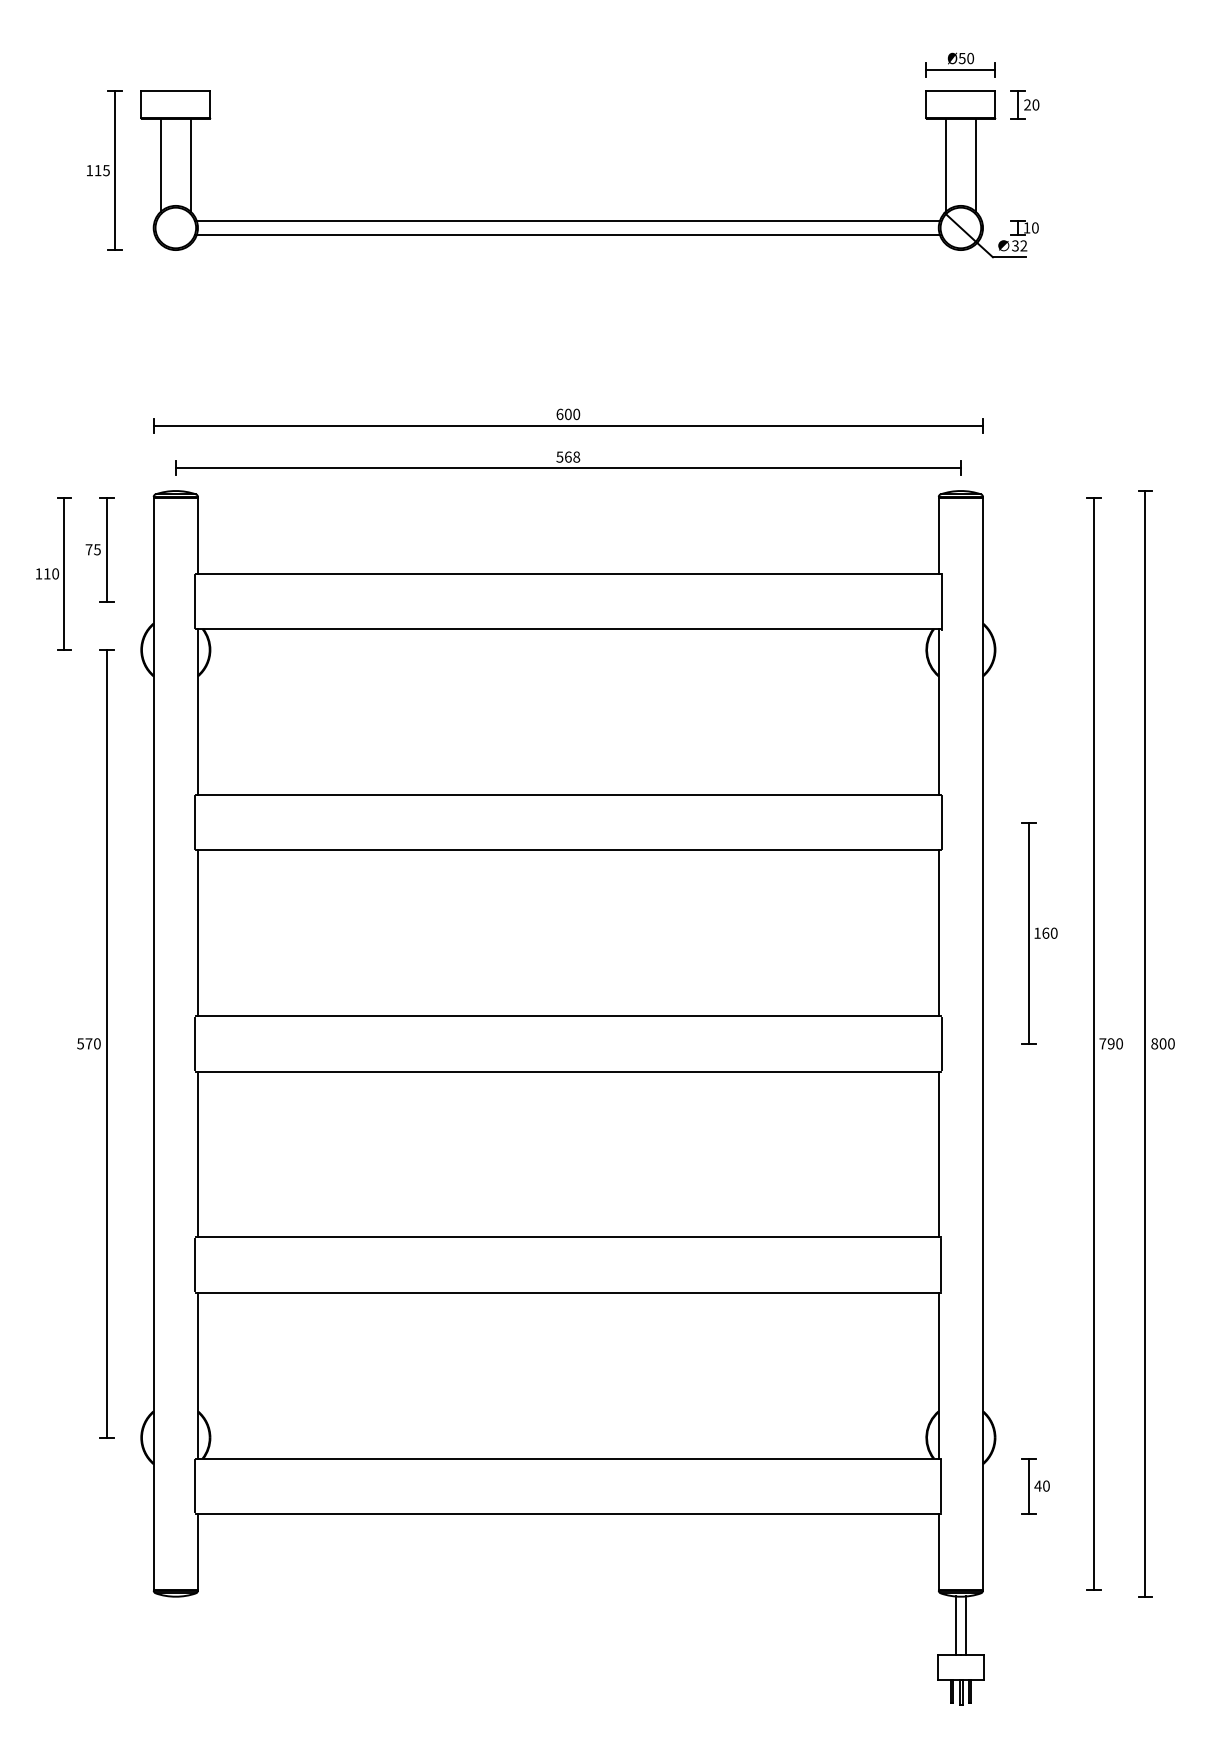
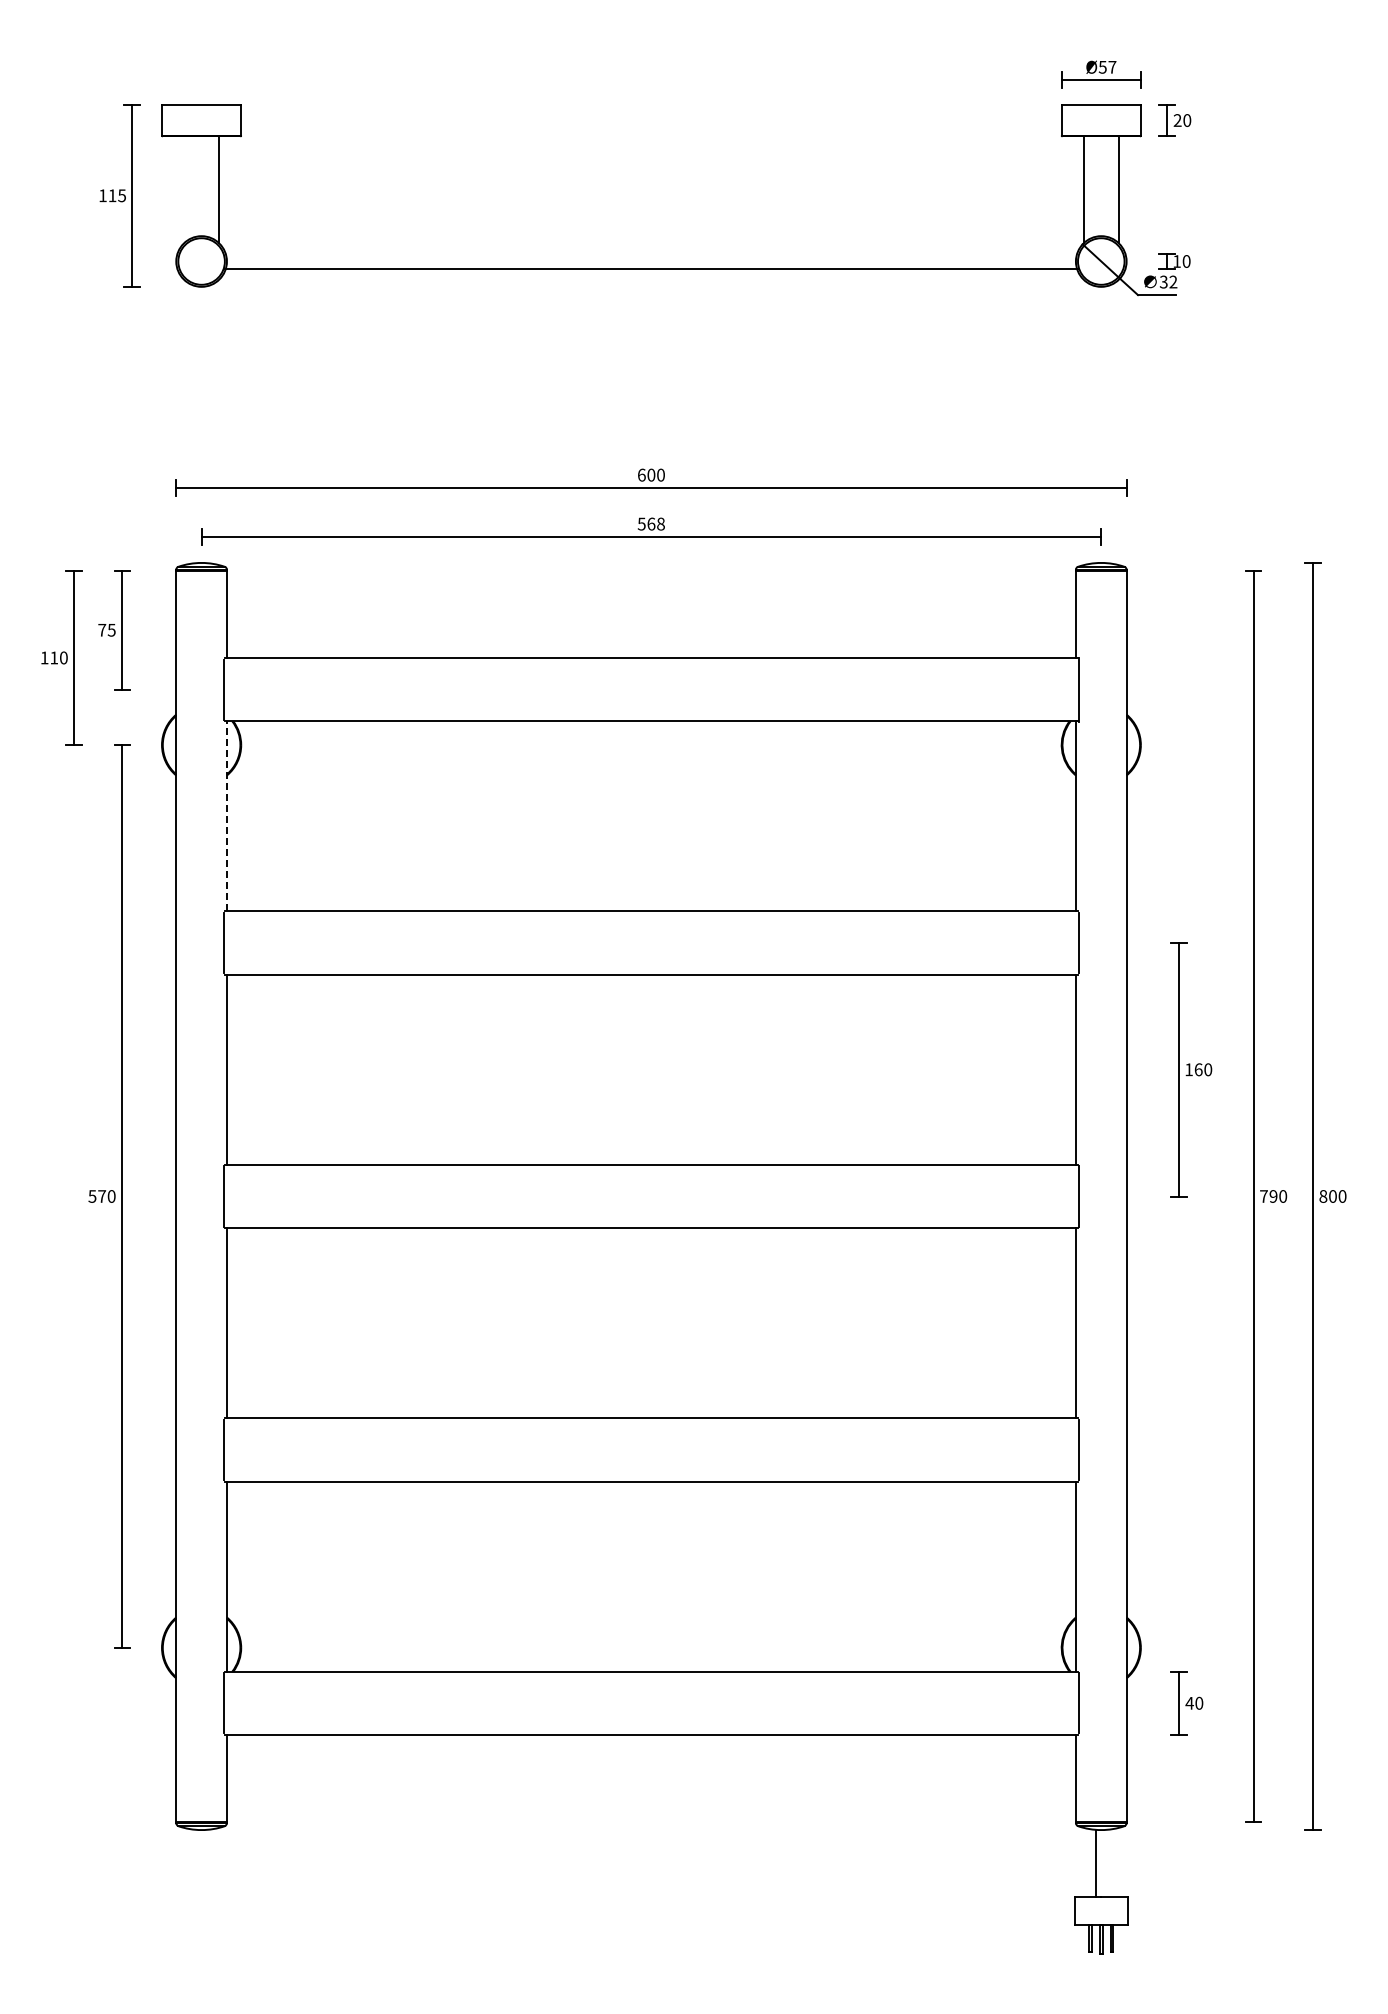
text: (970, 57) -> (1112, 66), Ø50 -> Ø57
line: (160, 165) -> (184, 189), removed
line: (567, 220) -> (650, 253), removed
line: (197, 711) -> (226, 815), solid -> dashed
line: (965, 1625) -> (1106, 1862), removed

